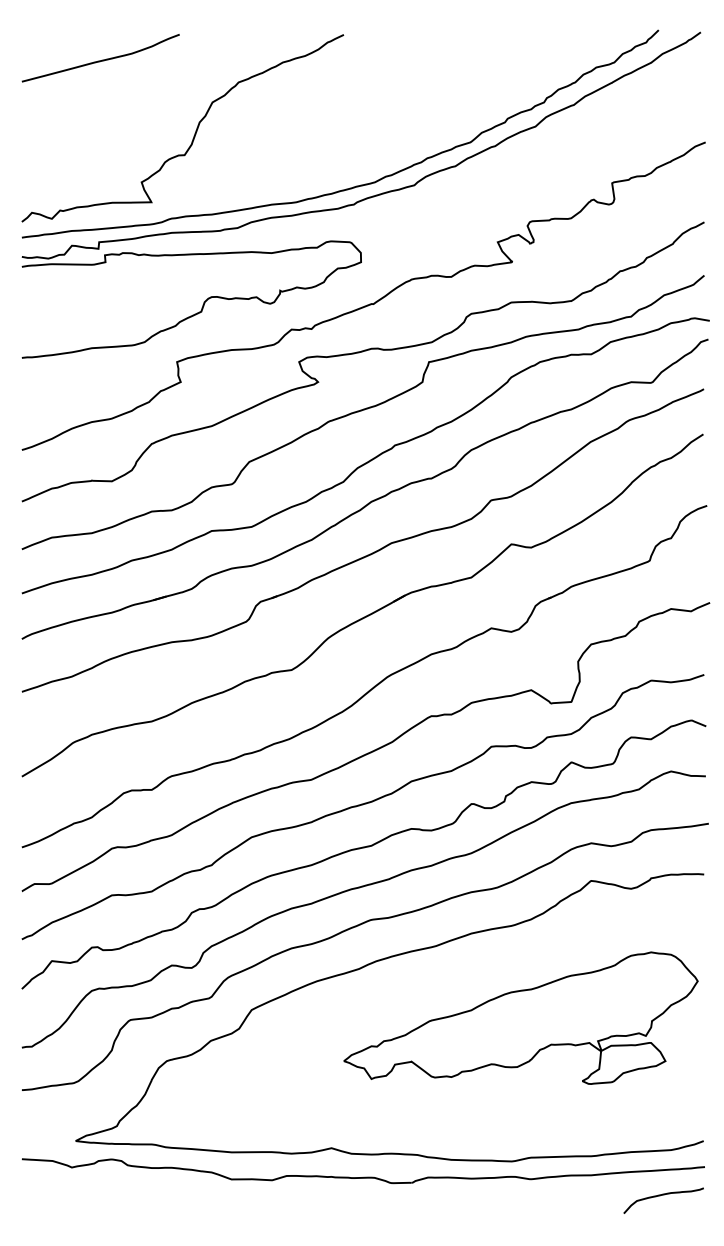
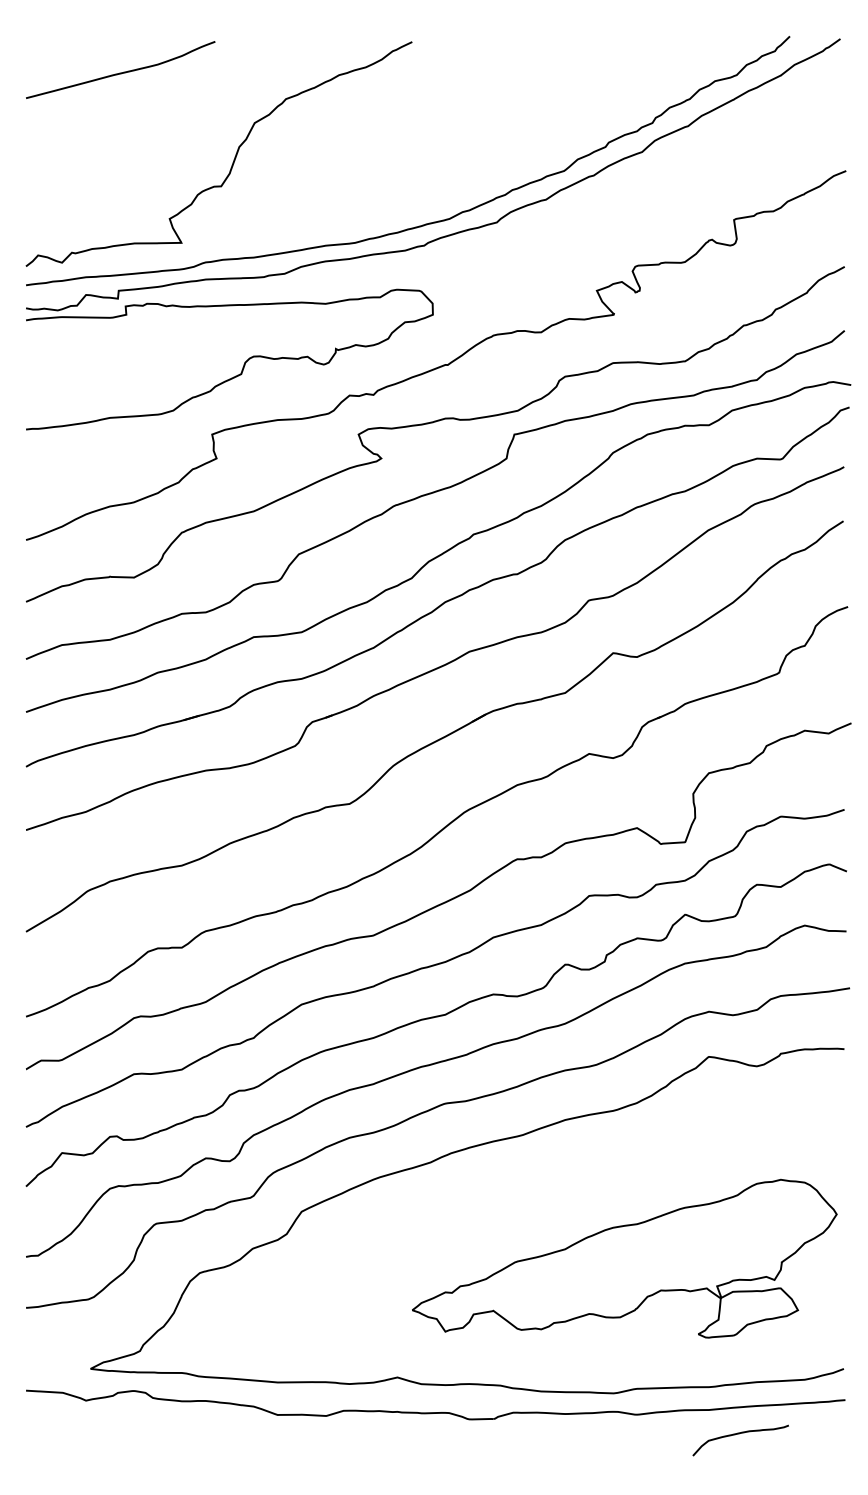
part: (520, 1017) -> (624, 1257), moved
curve: (663, 1195) -> (740, 1434), moved

